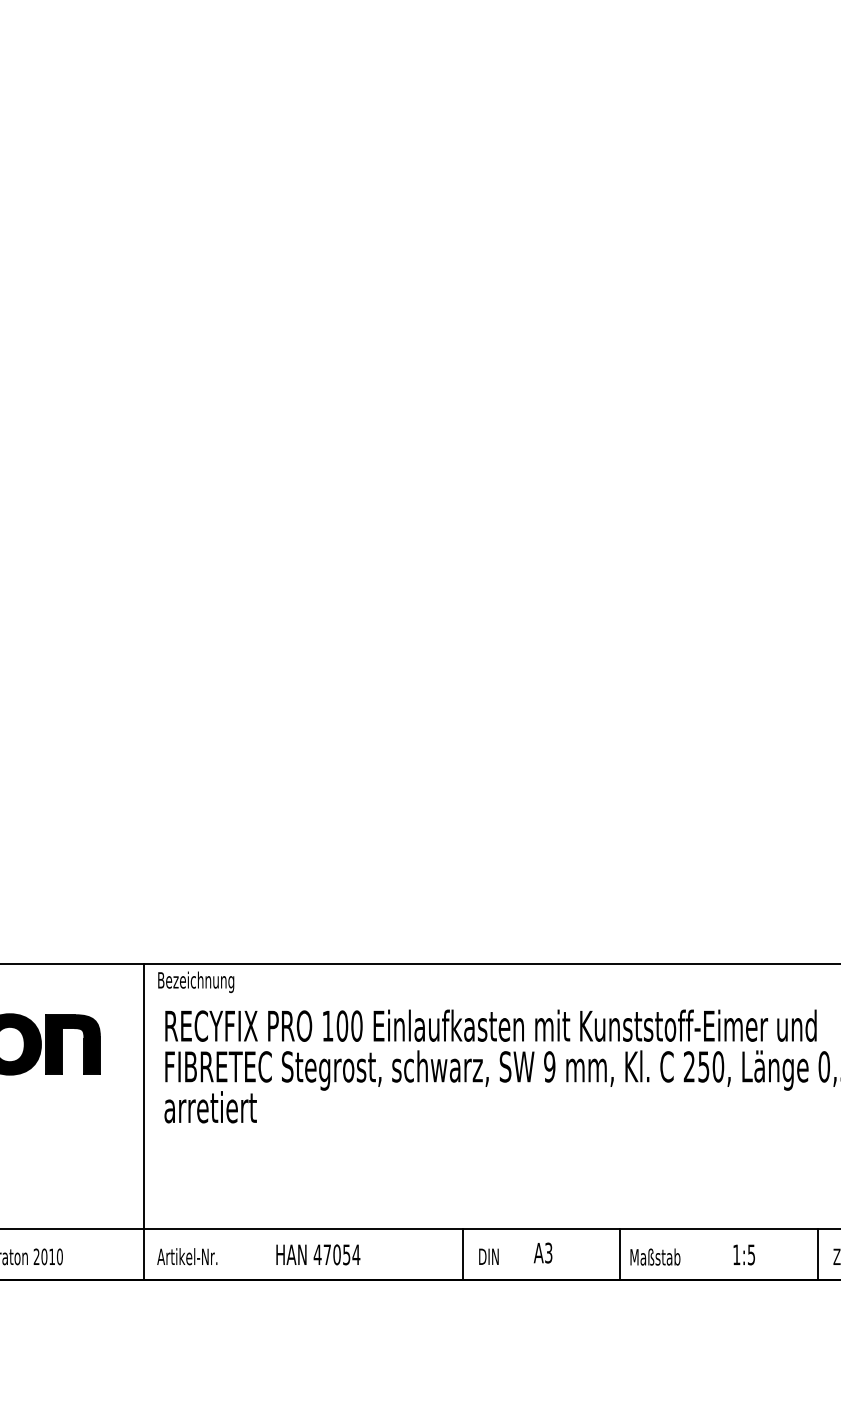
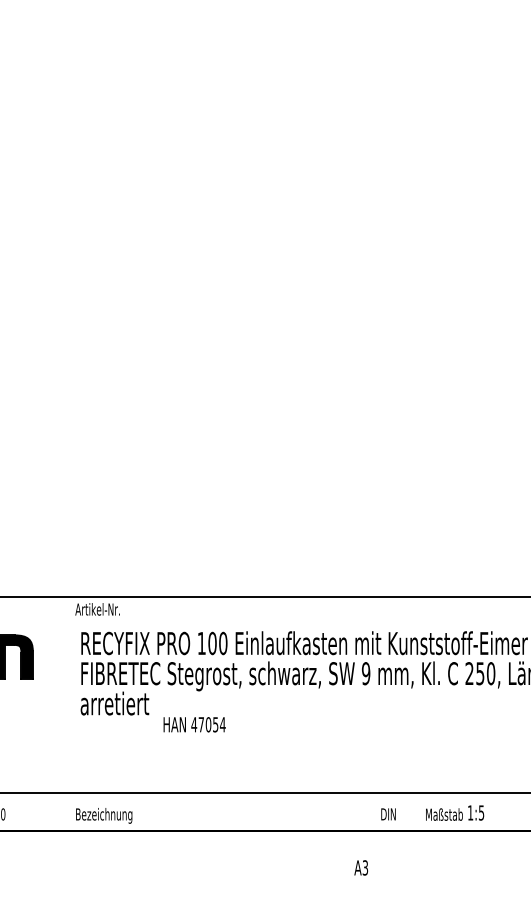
text: (195, 982) -> (103, 611), Bezeichnung -> Artikel-Nr.
line: (144, 1121) -> (65, 714), removed
text: (542, 1252) -> (360, 867), moved
line: (463, 1253) -> (302, 811), removed
line: (620, 1253) -> (418, 811), removed
text: (318, 1254) -> (194, 724), moved
text: (743, 1254) -> (475, 812), moved
text: (488, 1256) -> (388, 814), moved
text: (195, 1258) -> (103, 815), Artikel-Nr. -> Bezeichnung

